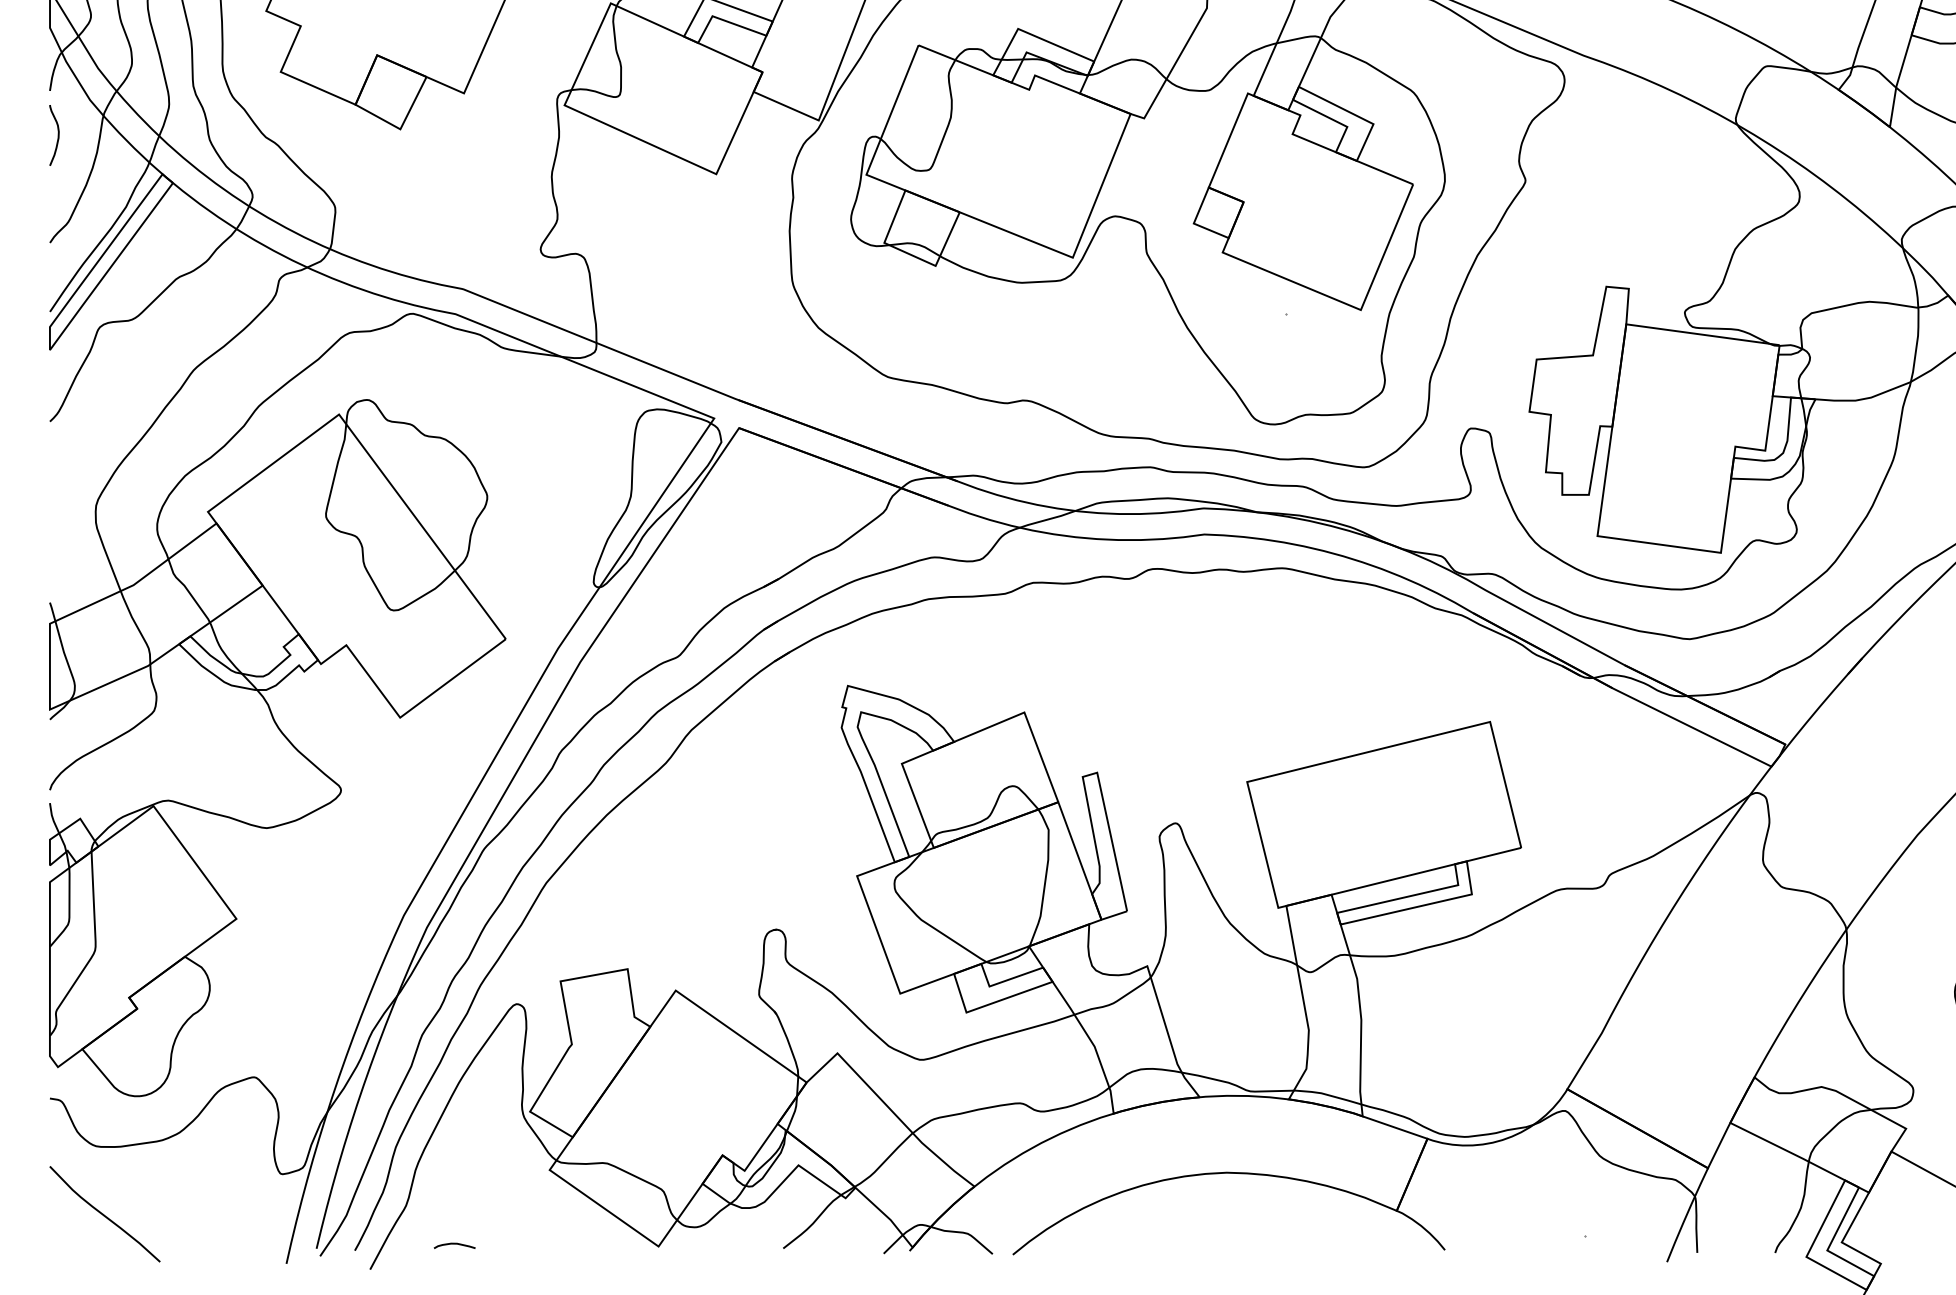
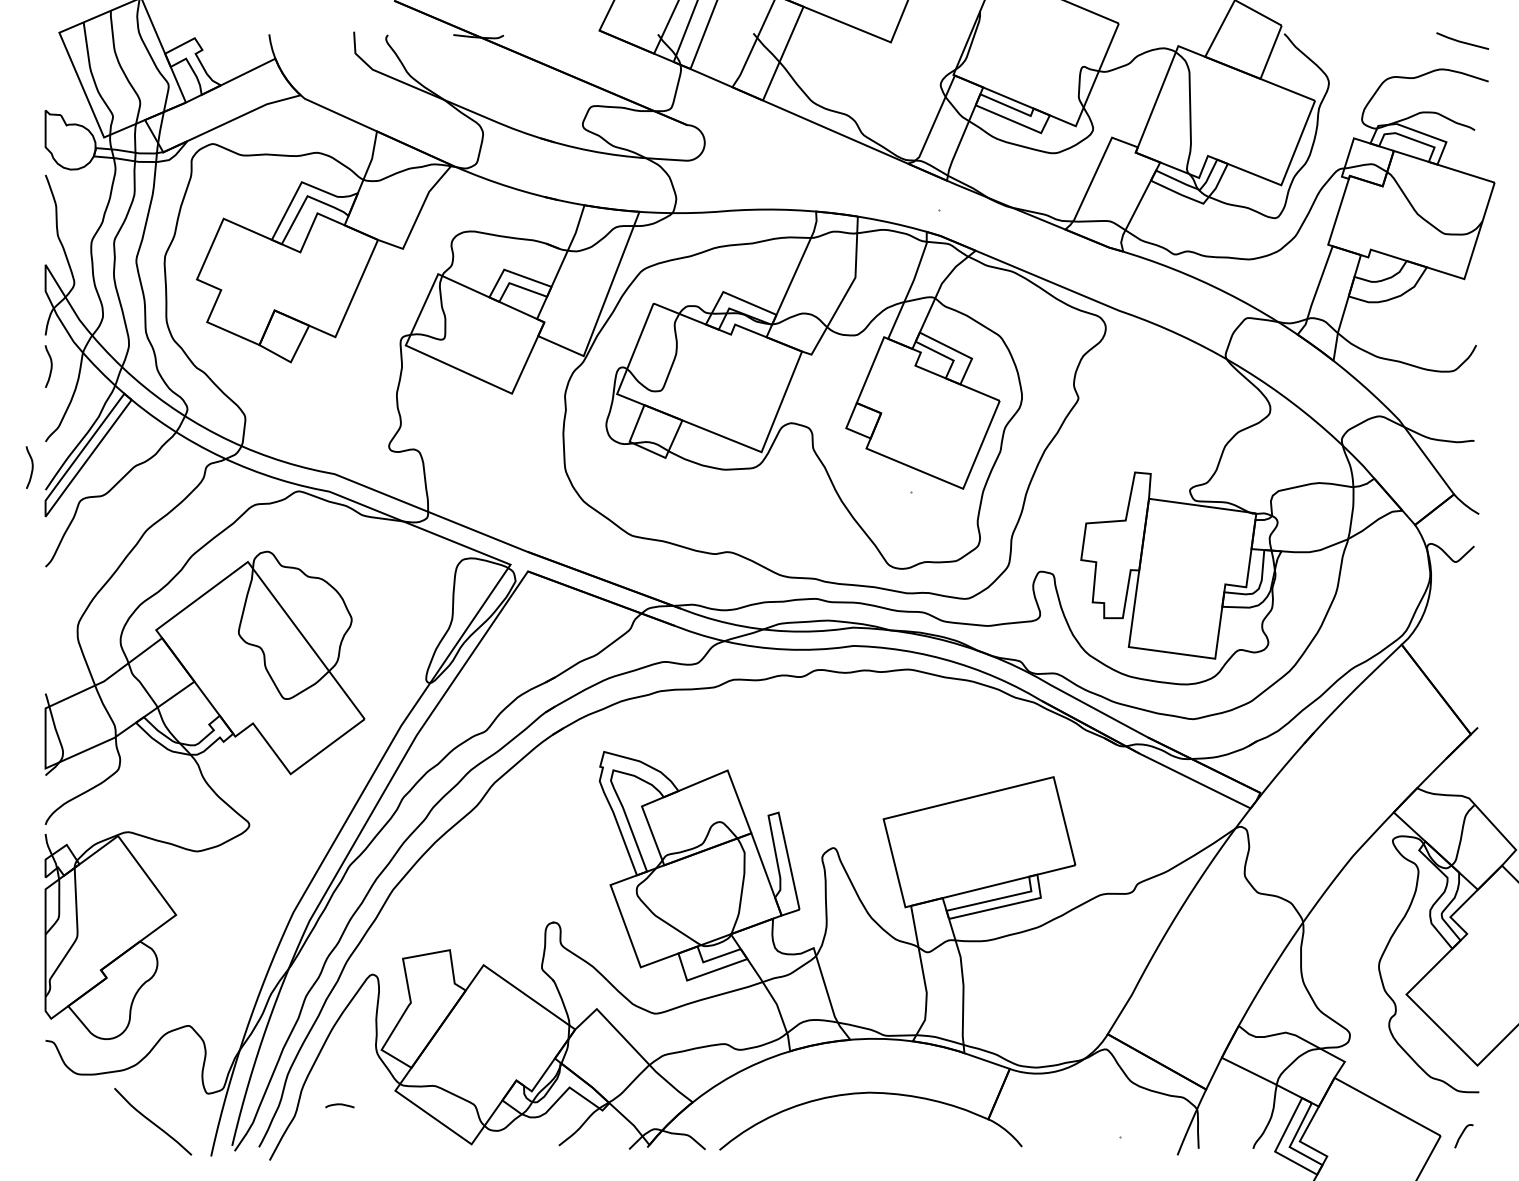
curve: (29, 279) -> (31, 467), added
curve: (104, 1213) -> (152, 1121), moved
curve: (454, 1245) -> (339, 1105), moved

